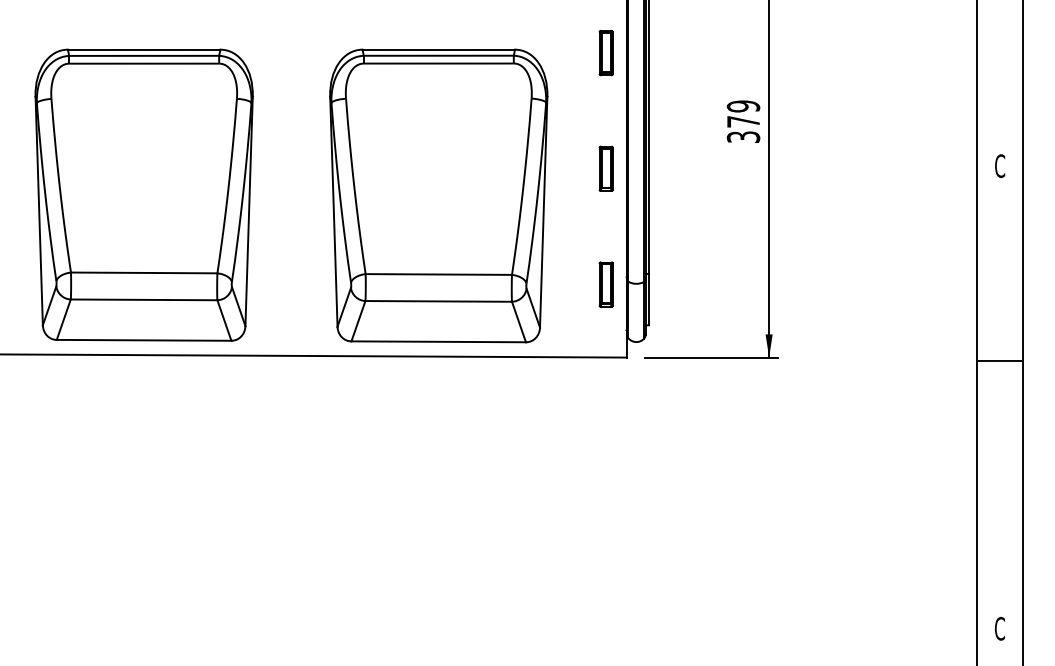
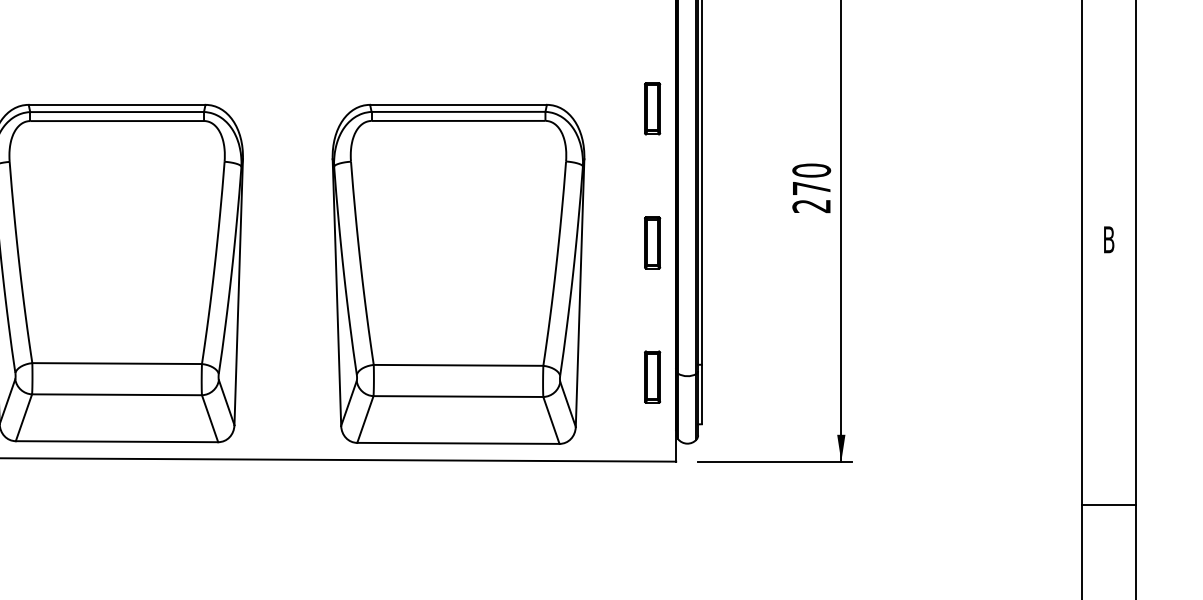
text: (743, 121) -> (811, 188), 379 -> 270
text: (1000, 166) -> (1109, 240), C -> B
line: (1000, 360) -> (1109, 504), moved

